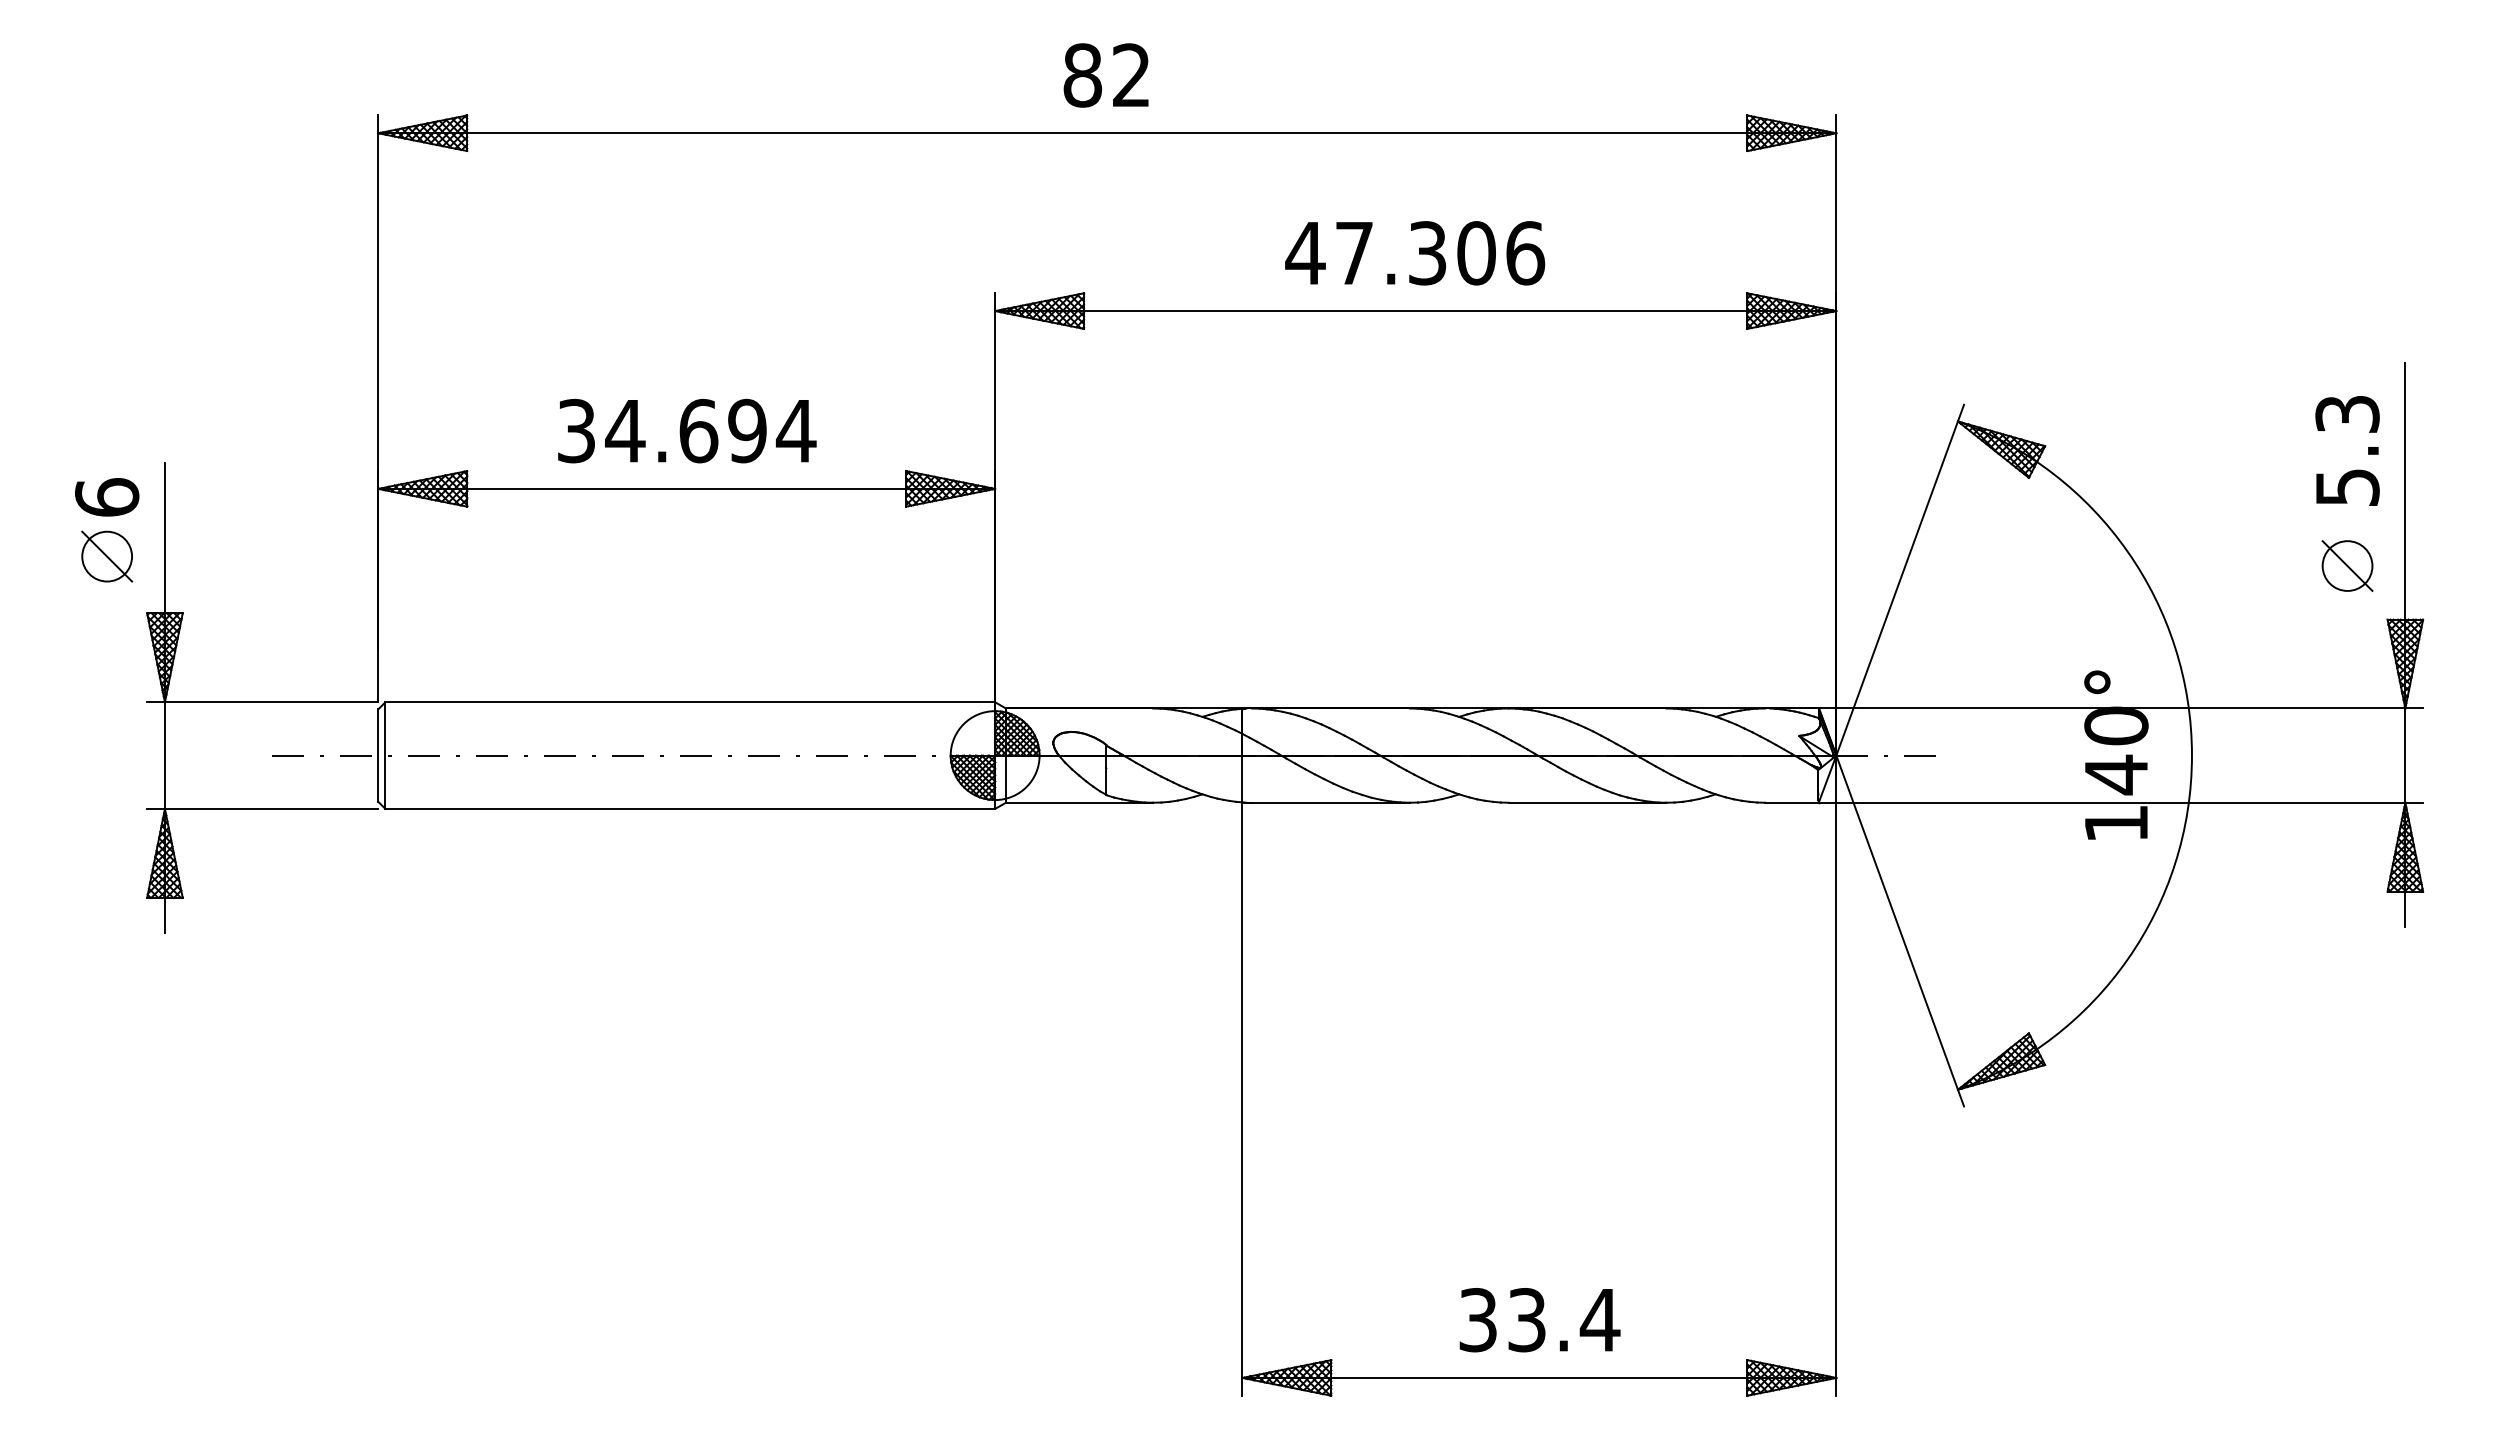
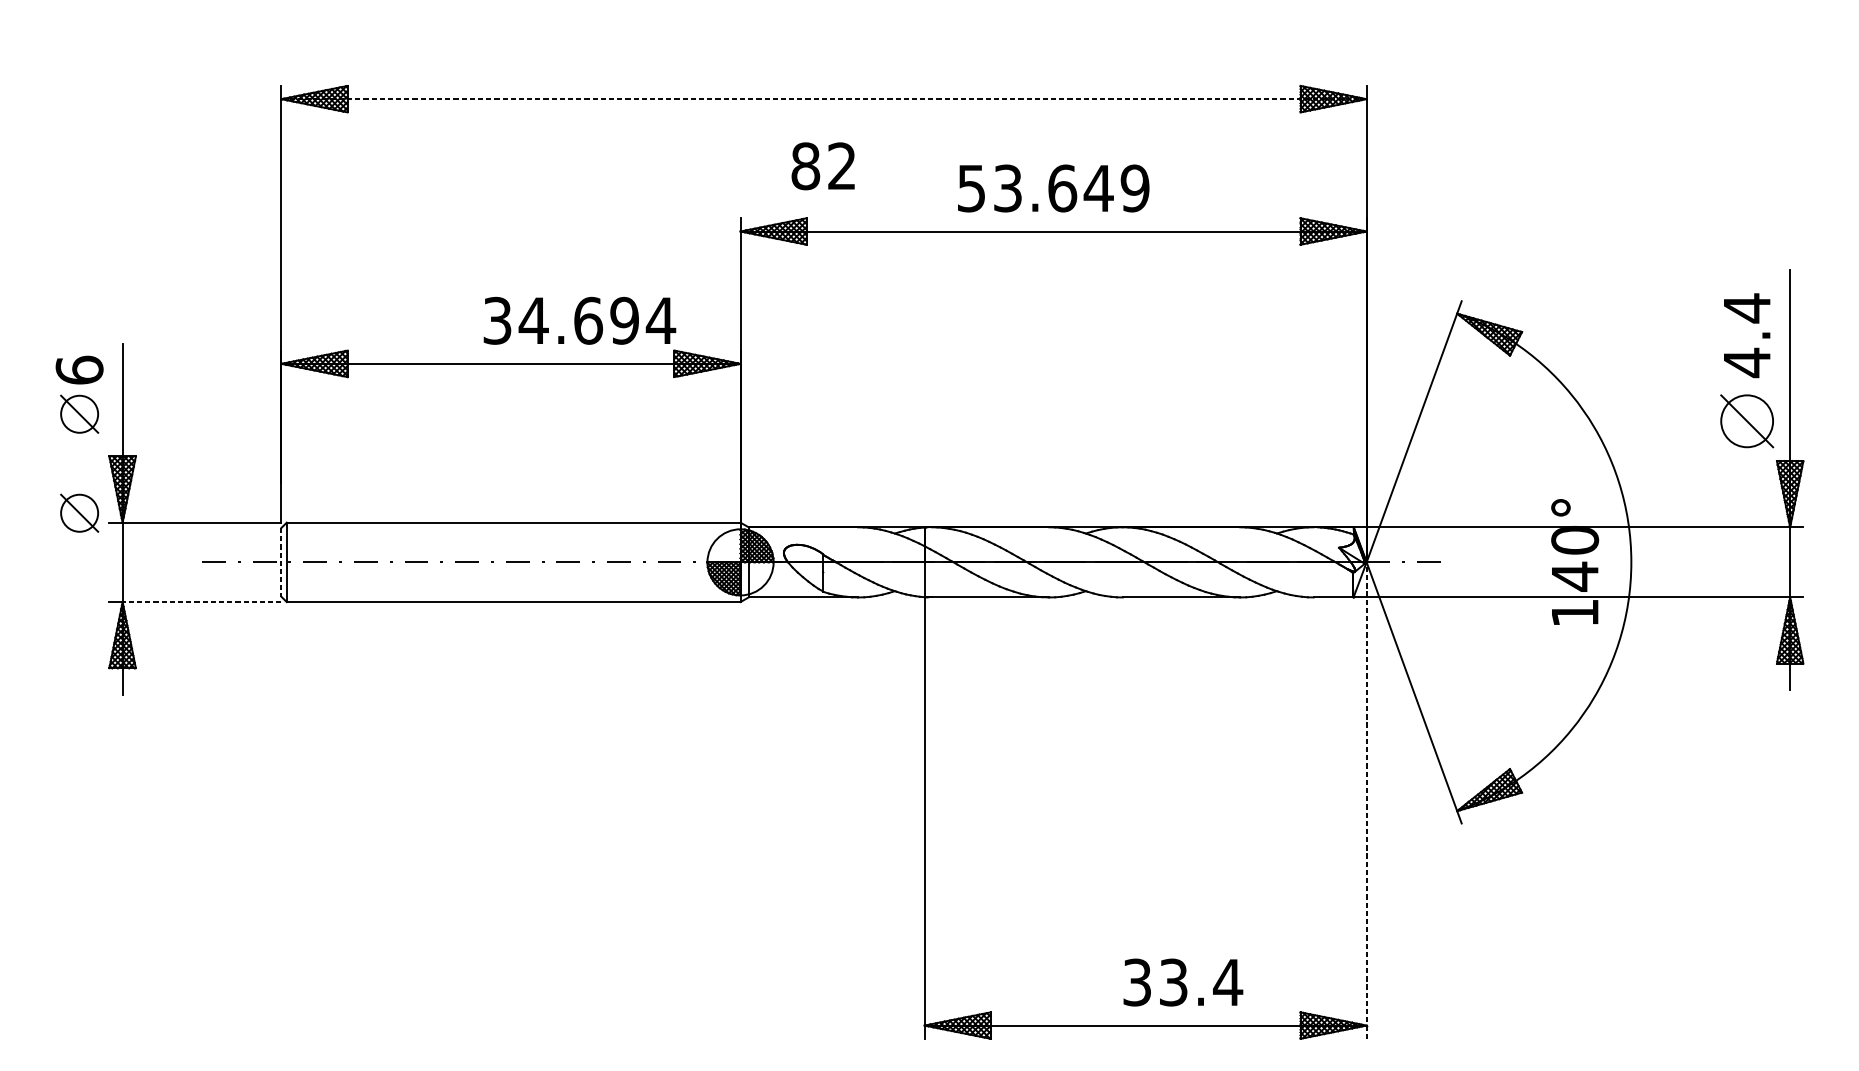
text: (1105, 75) -> (822, 166), moved
line: (1107, 133) -> (824, 99), solid -> dashed
text: (1415, 253) -> (1053, 188), 47.306 -> 53.649
text: (687, 430) -> (580, 320), moved
text: (2347, 451) -> (1747, 336), 5.3 -> 4.4
part: (2347, 565) -> (1747, 420), size x1.4
part: (107, 689) -> (79, 513), added
line: (378, 756) -> (281, 563), solid -> dashed
line: (271, 808) -> (201, 601), solid -> dashed
line: (1836, 1075) -> (1366, 800), solid -> dashed
text: (1539, 1320) -> (1182, 982), moved

